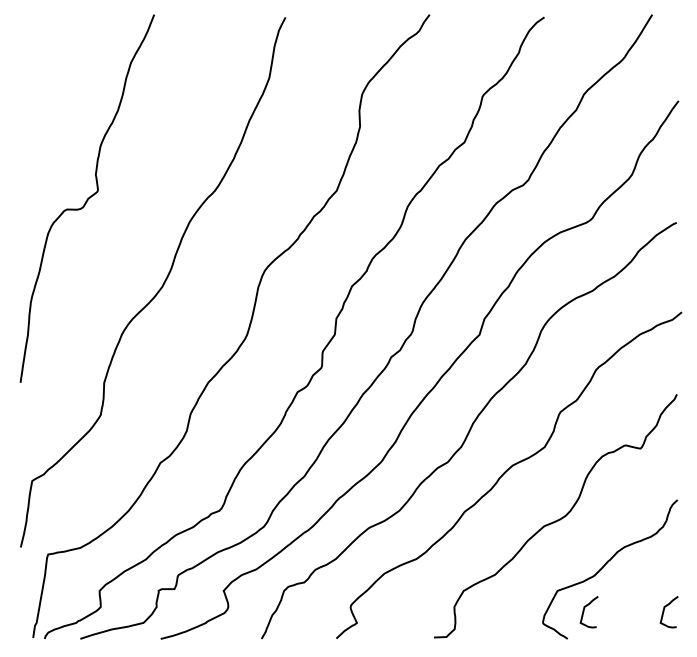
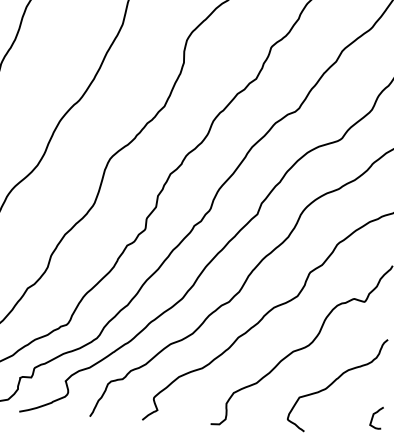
curve: (584, 612) -> (317, 413), removed

